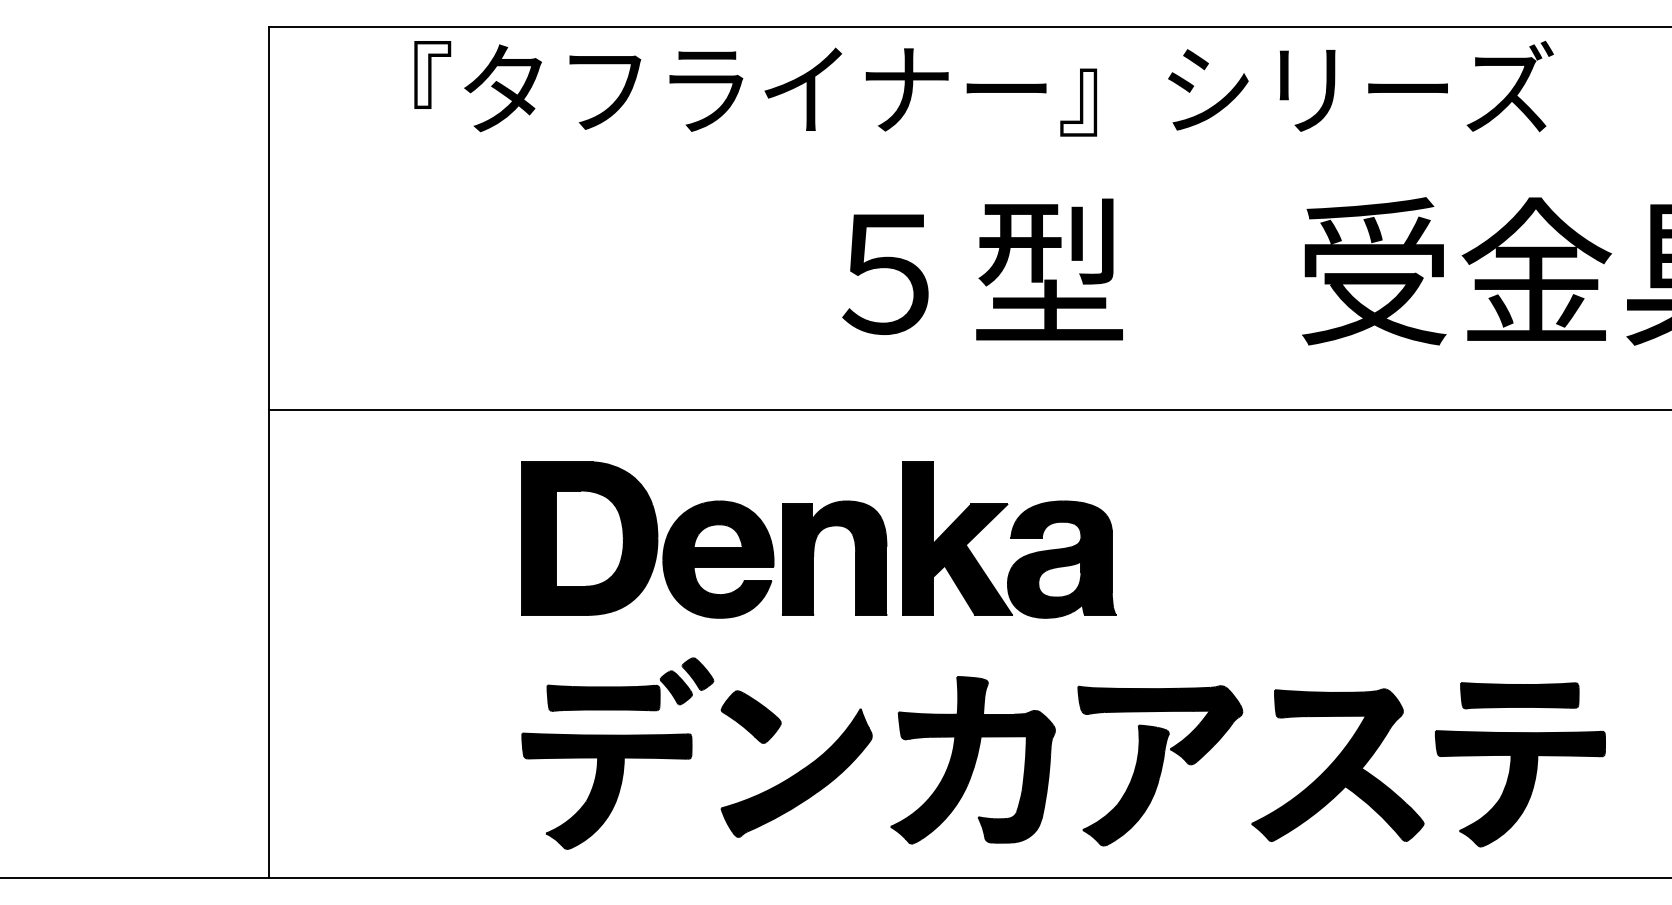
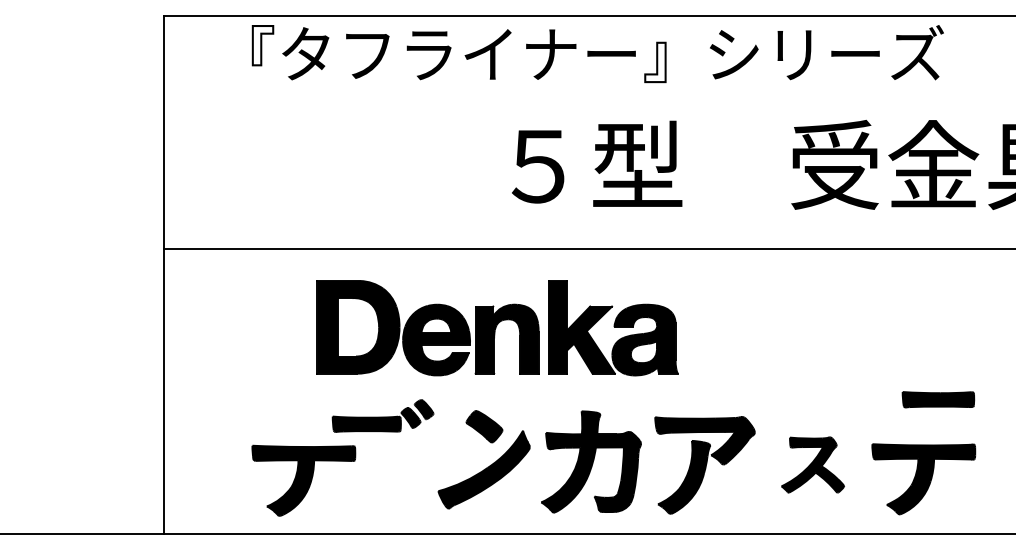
part: (1519, 695) -> (938, 399), moved
part: (751, 716) -> (484, 426), moved
part: (1337, 764) -> (812, 464), size x0.6
part: (606, 790) -> (303, 480), moved

